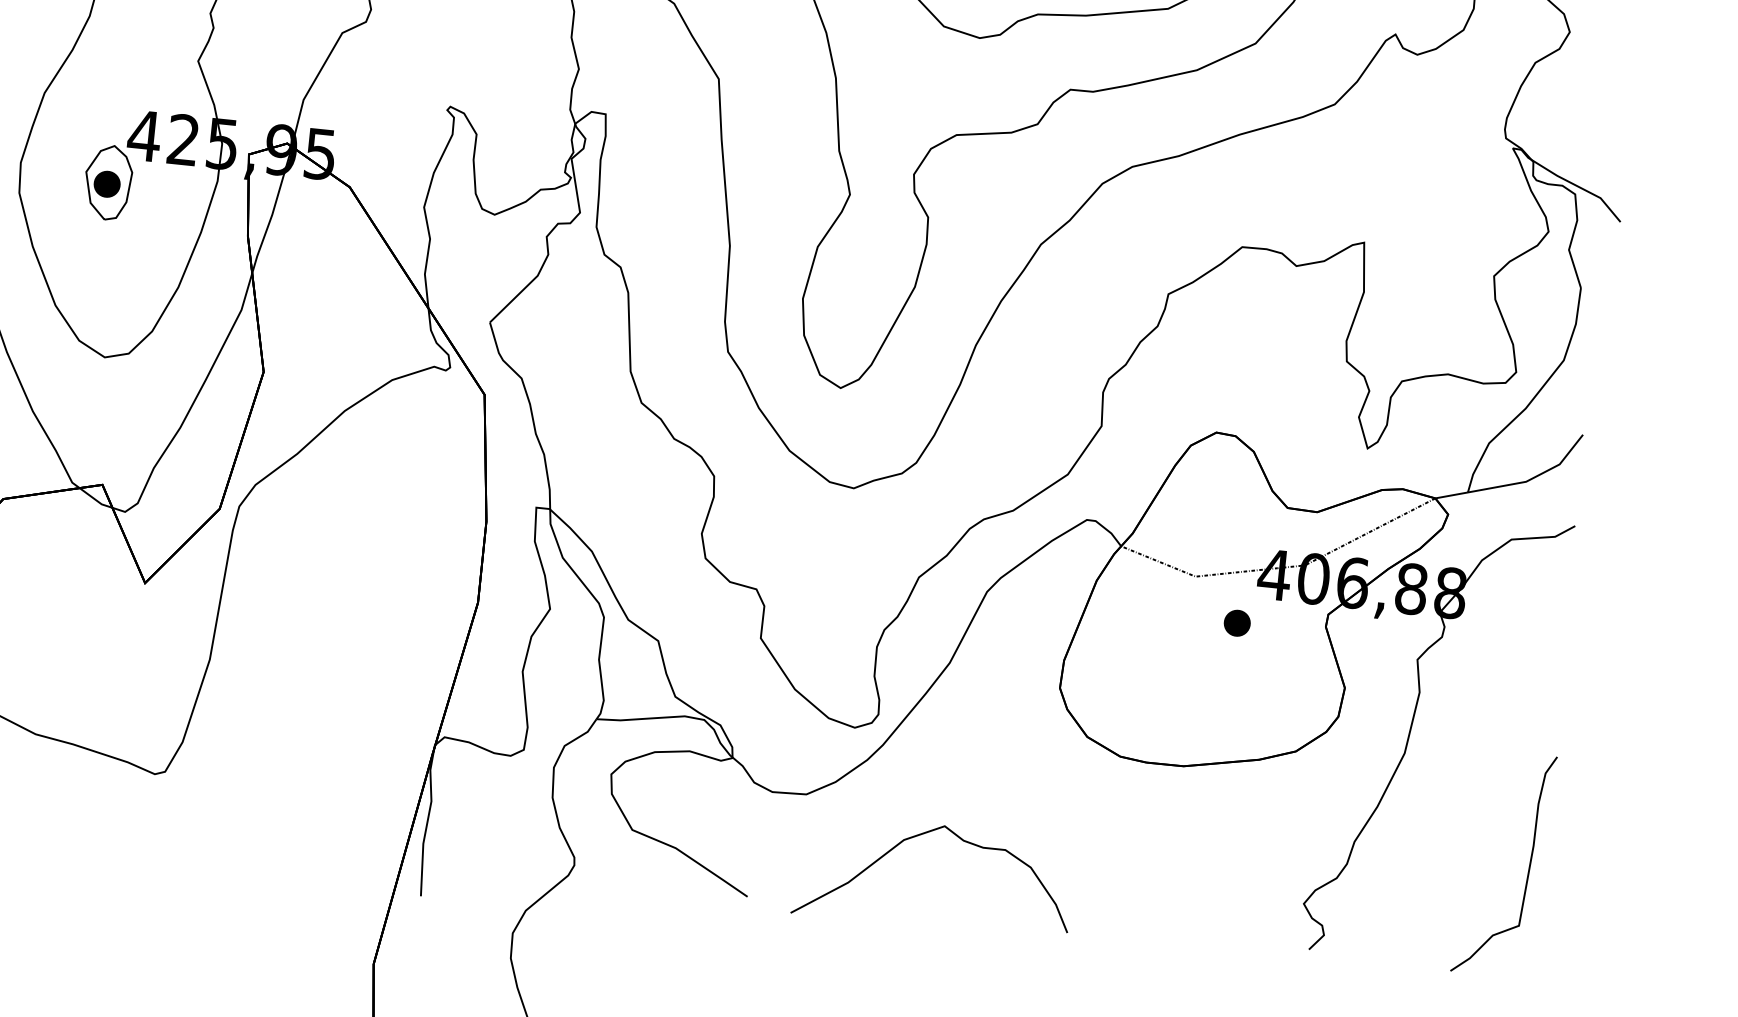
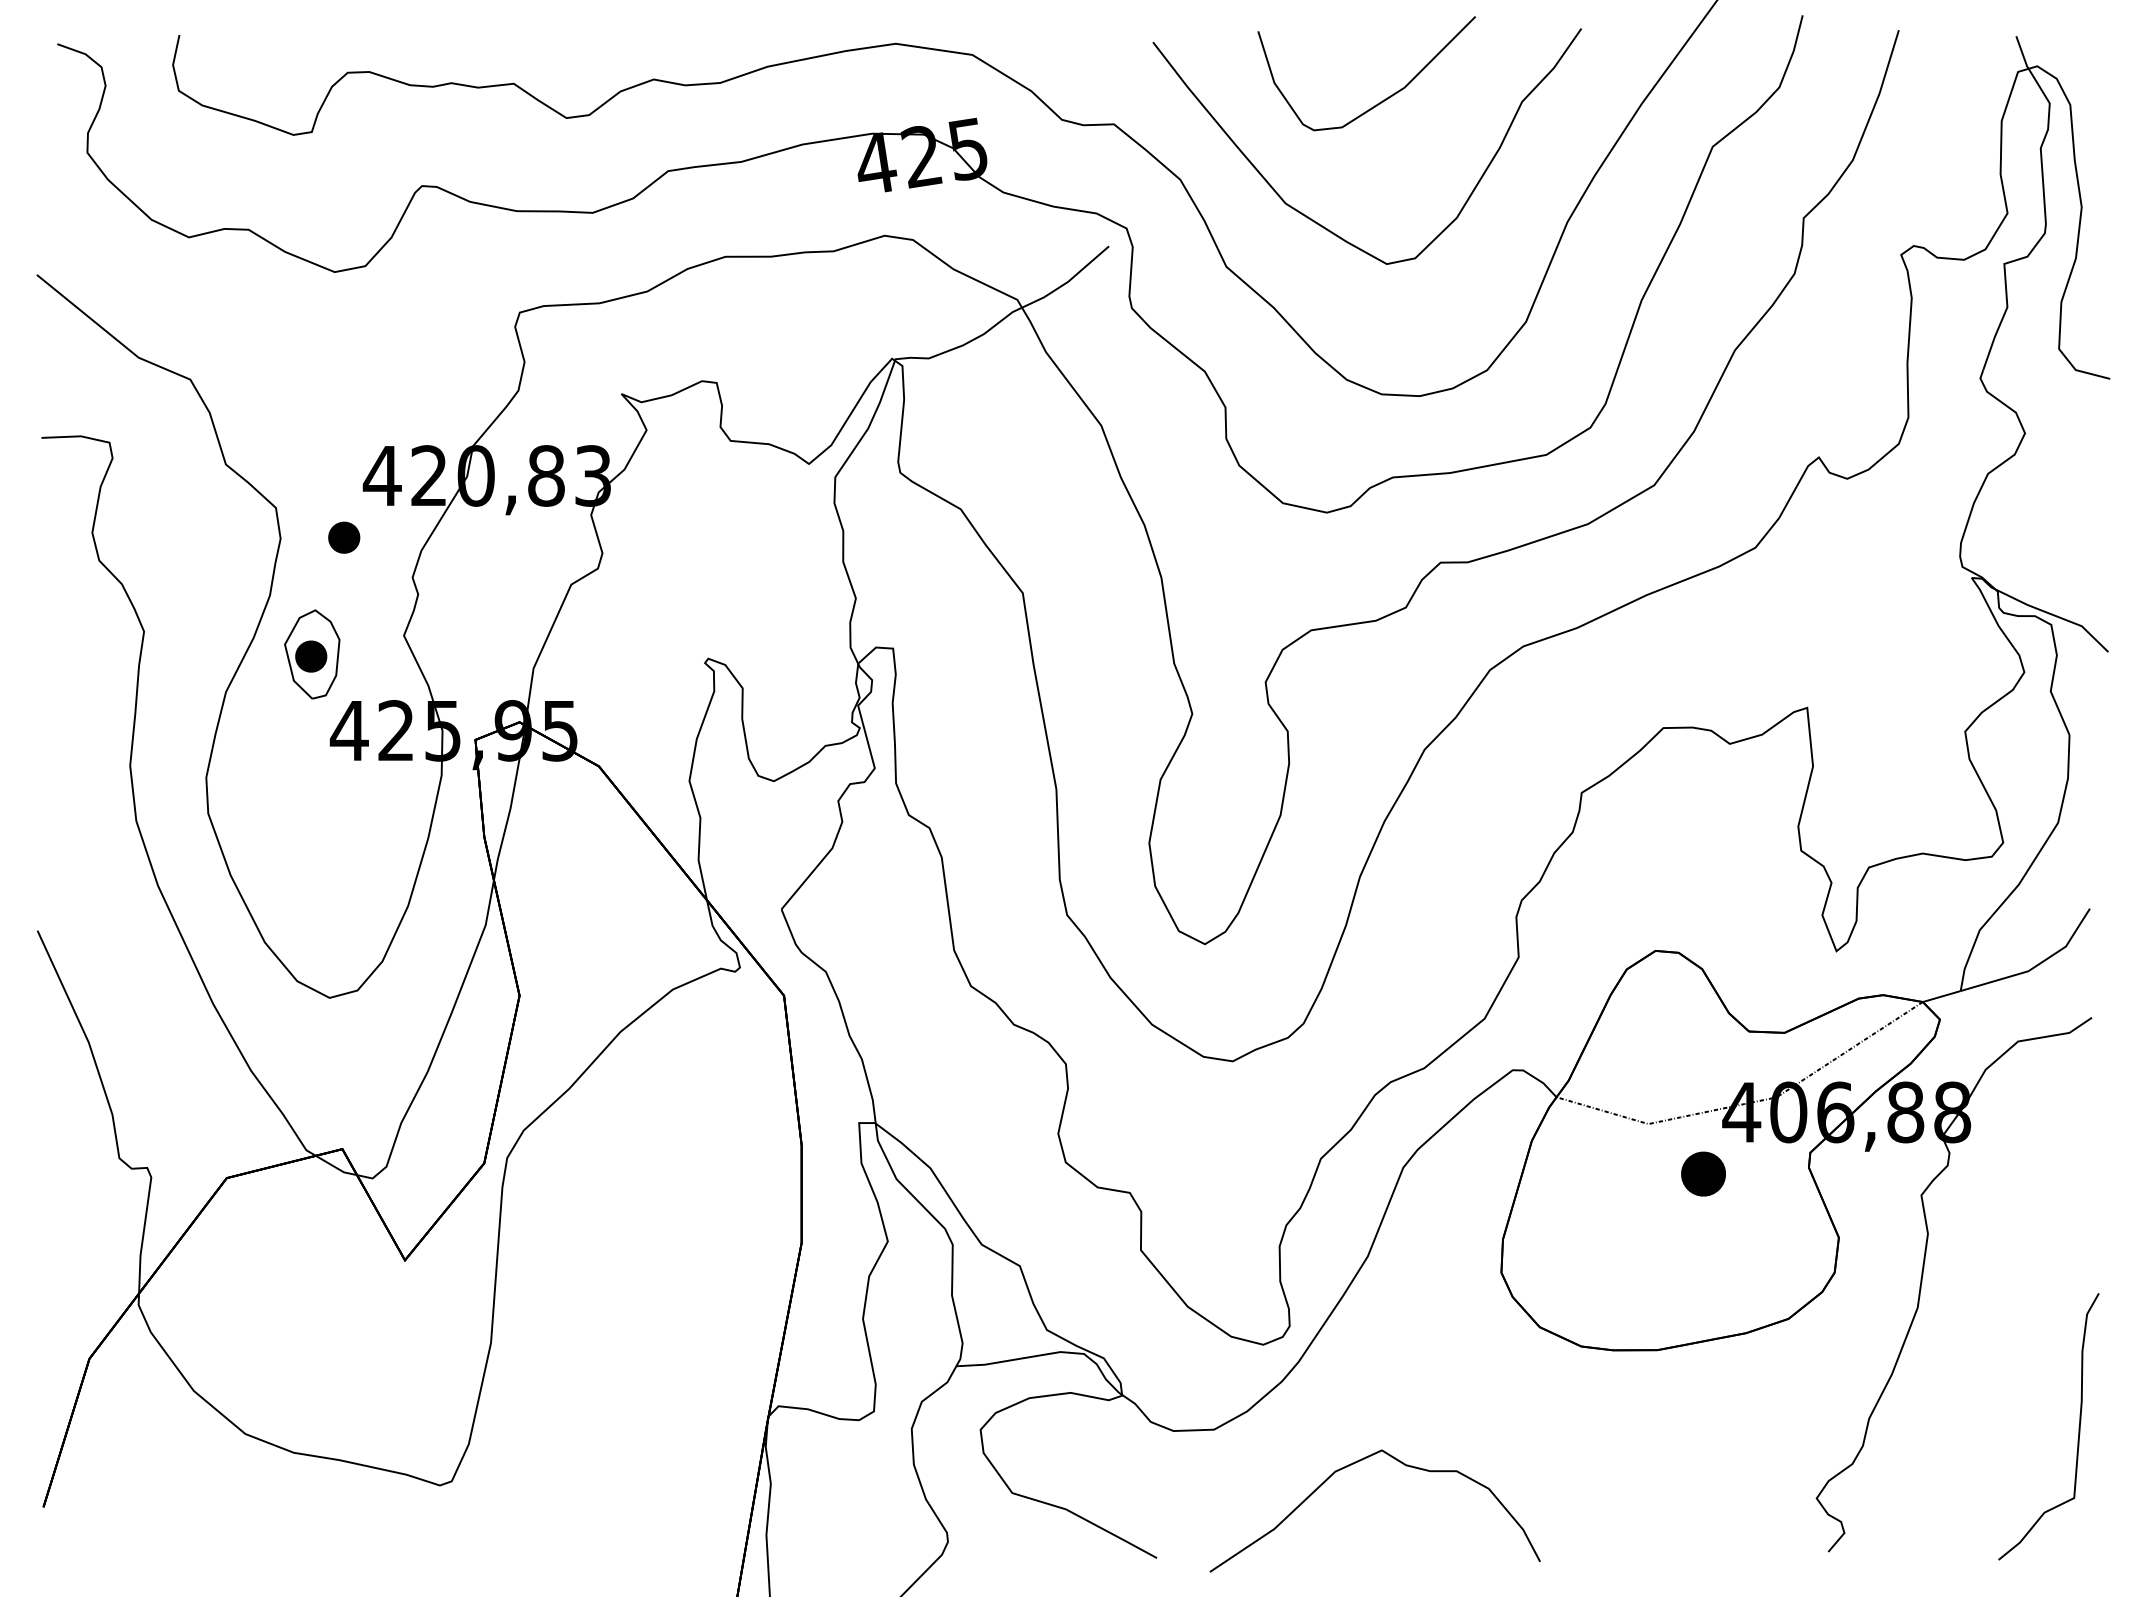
part: (108, 182) -> (312, 654), moved
part: (1237, 623) -> (1703, 1174), size x1.4

